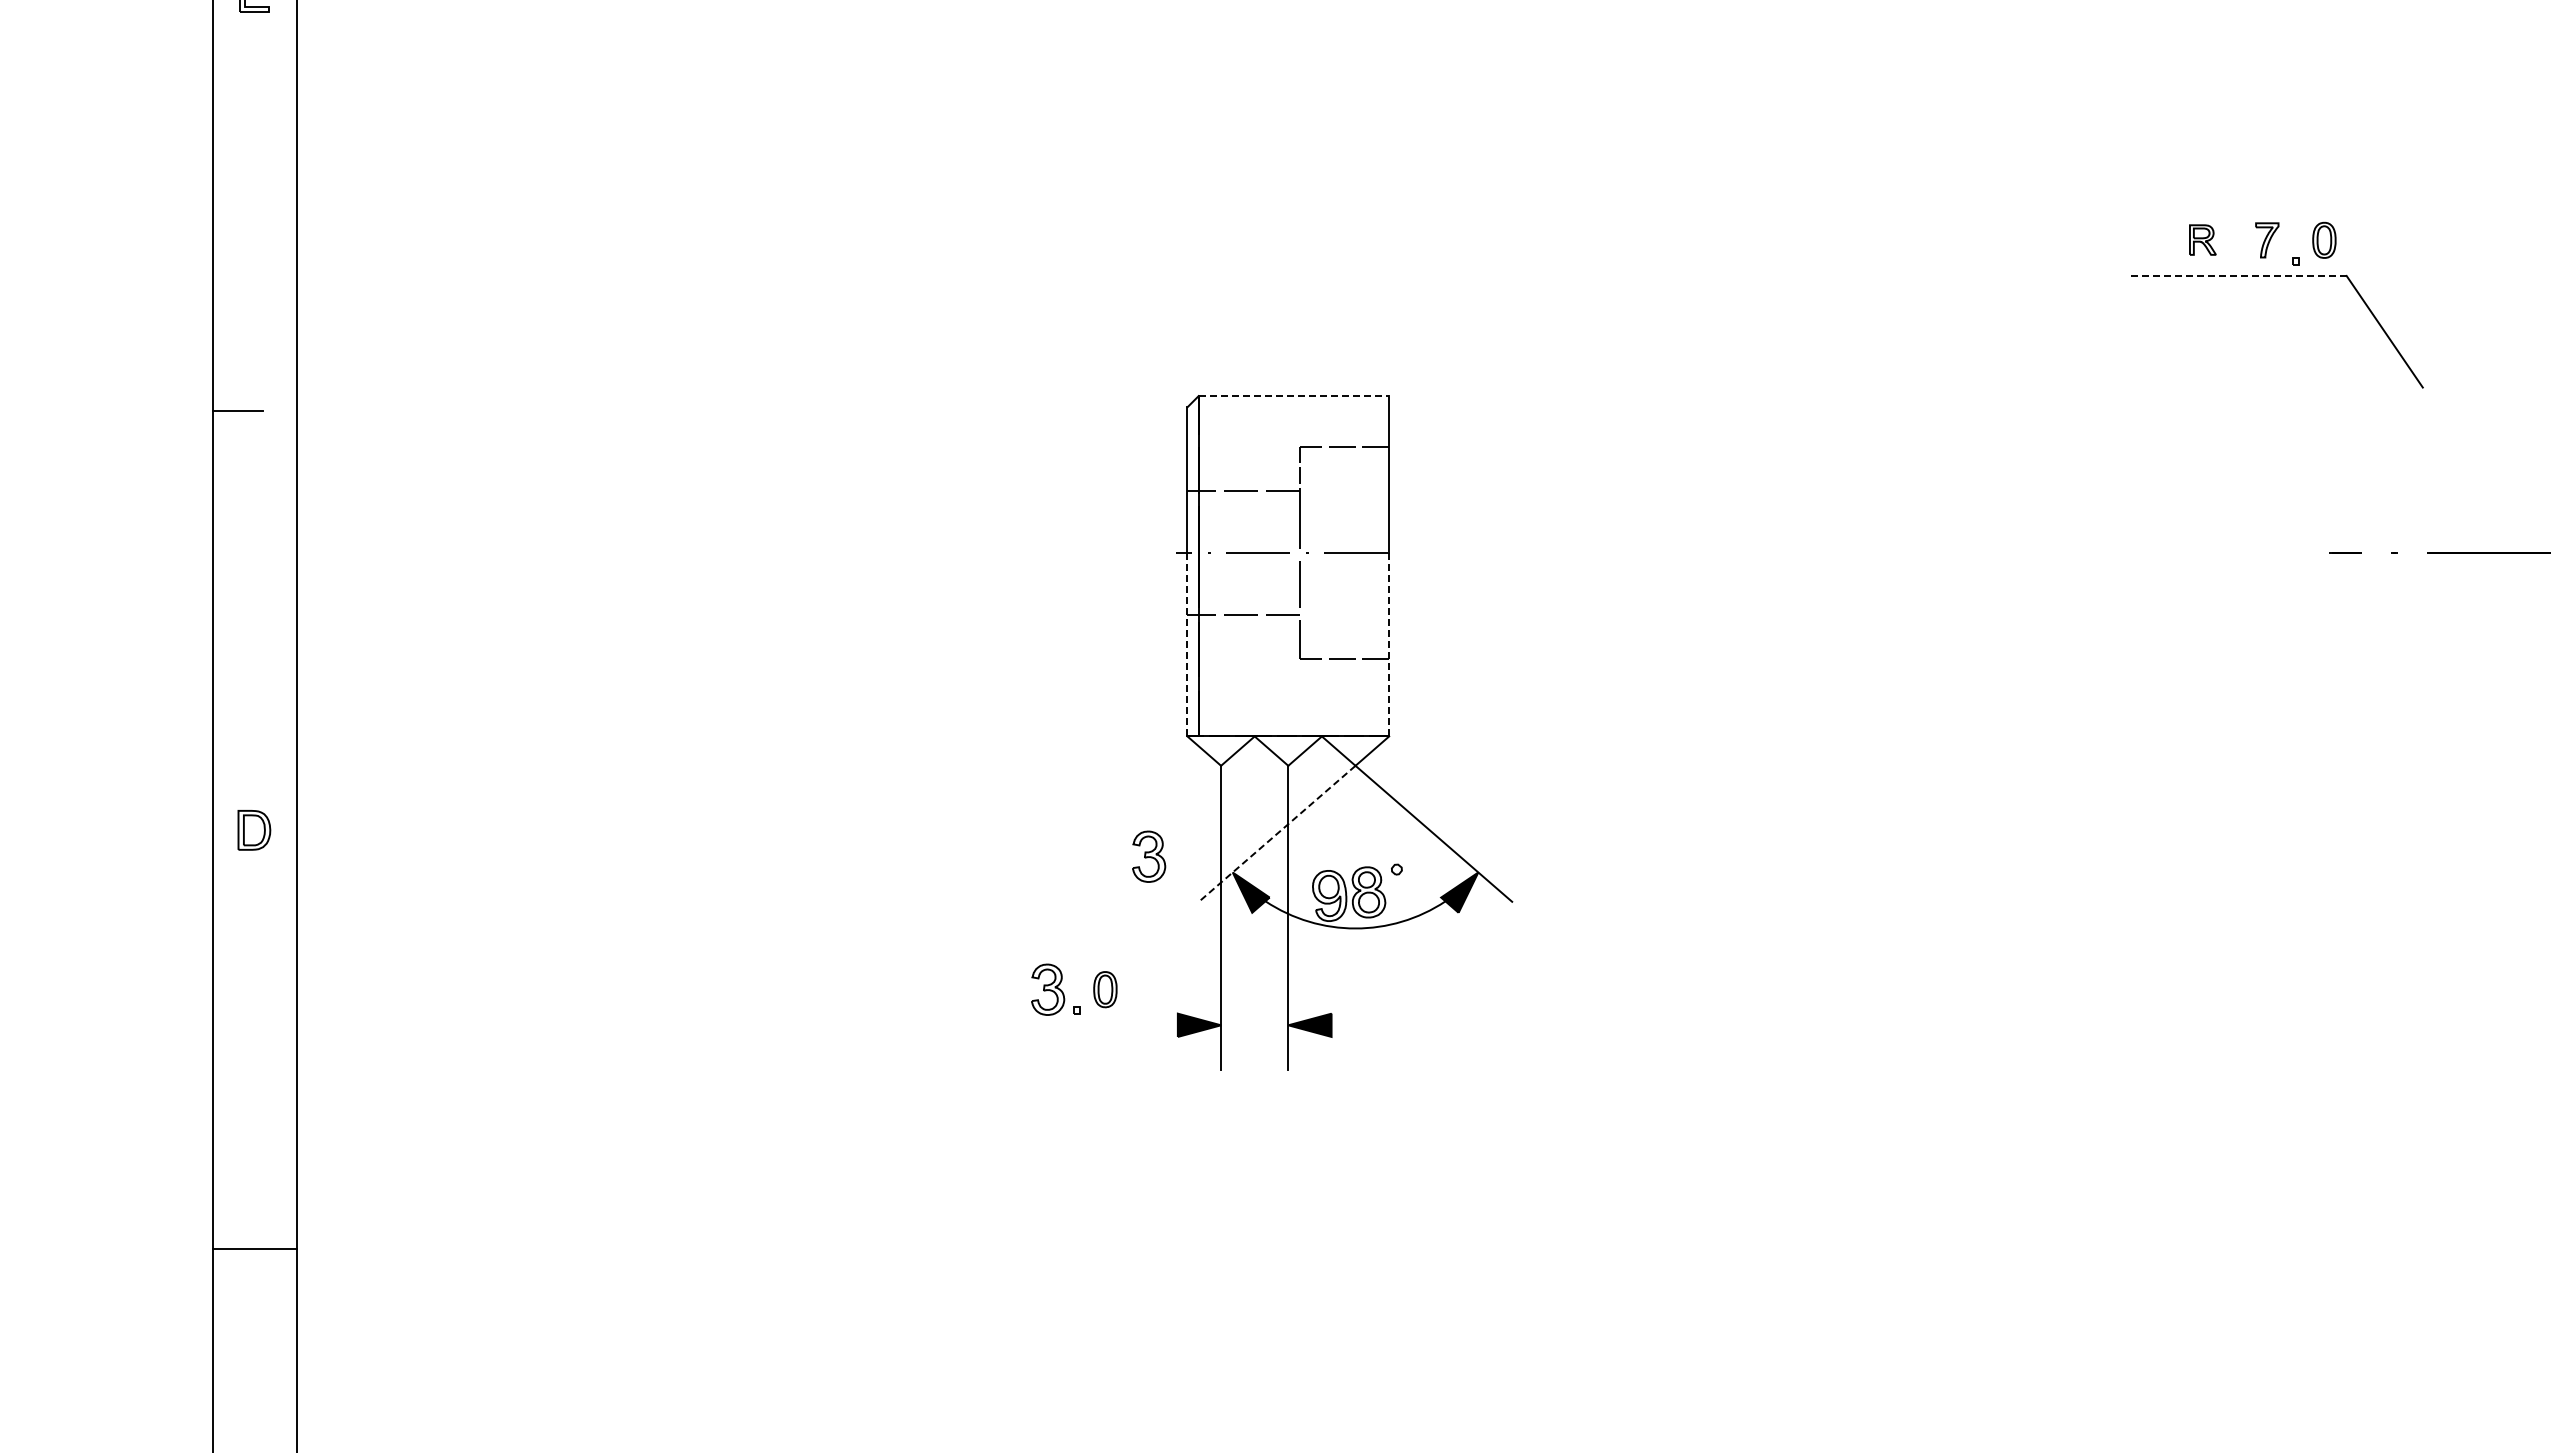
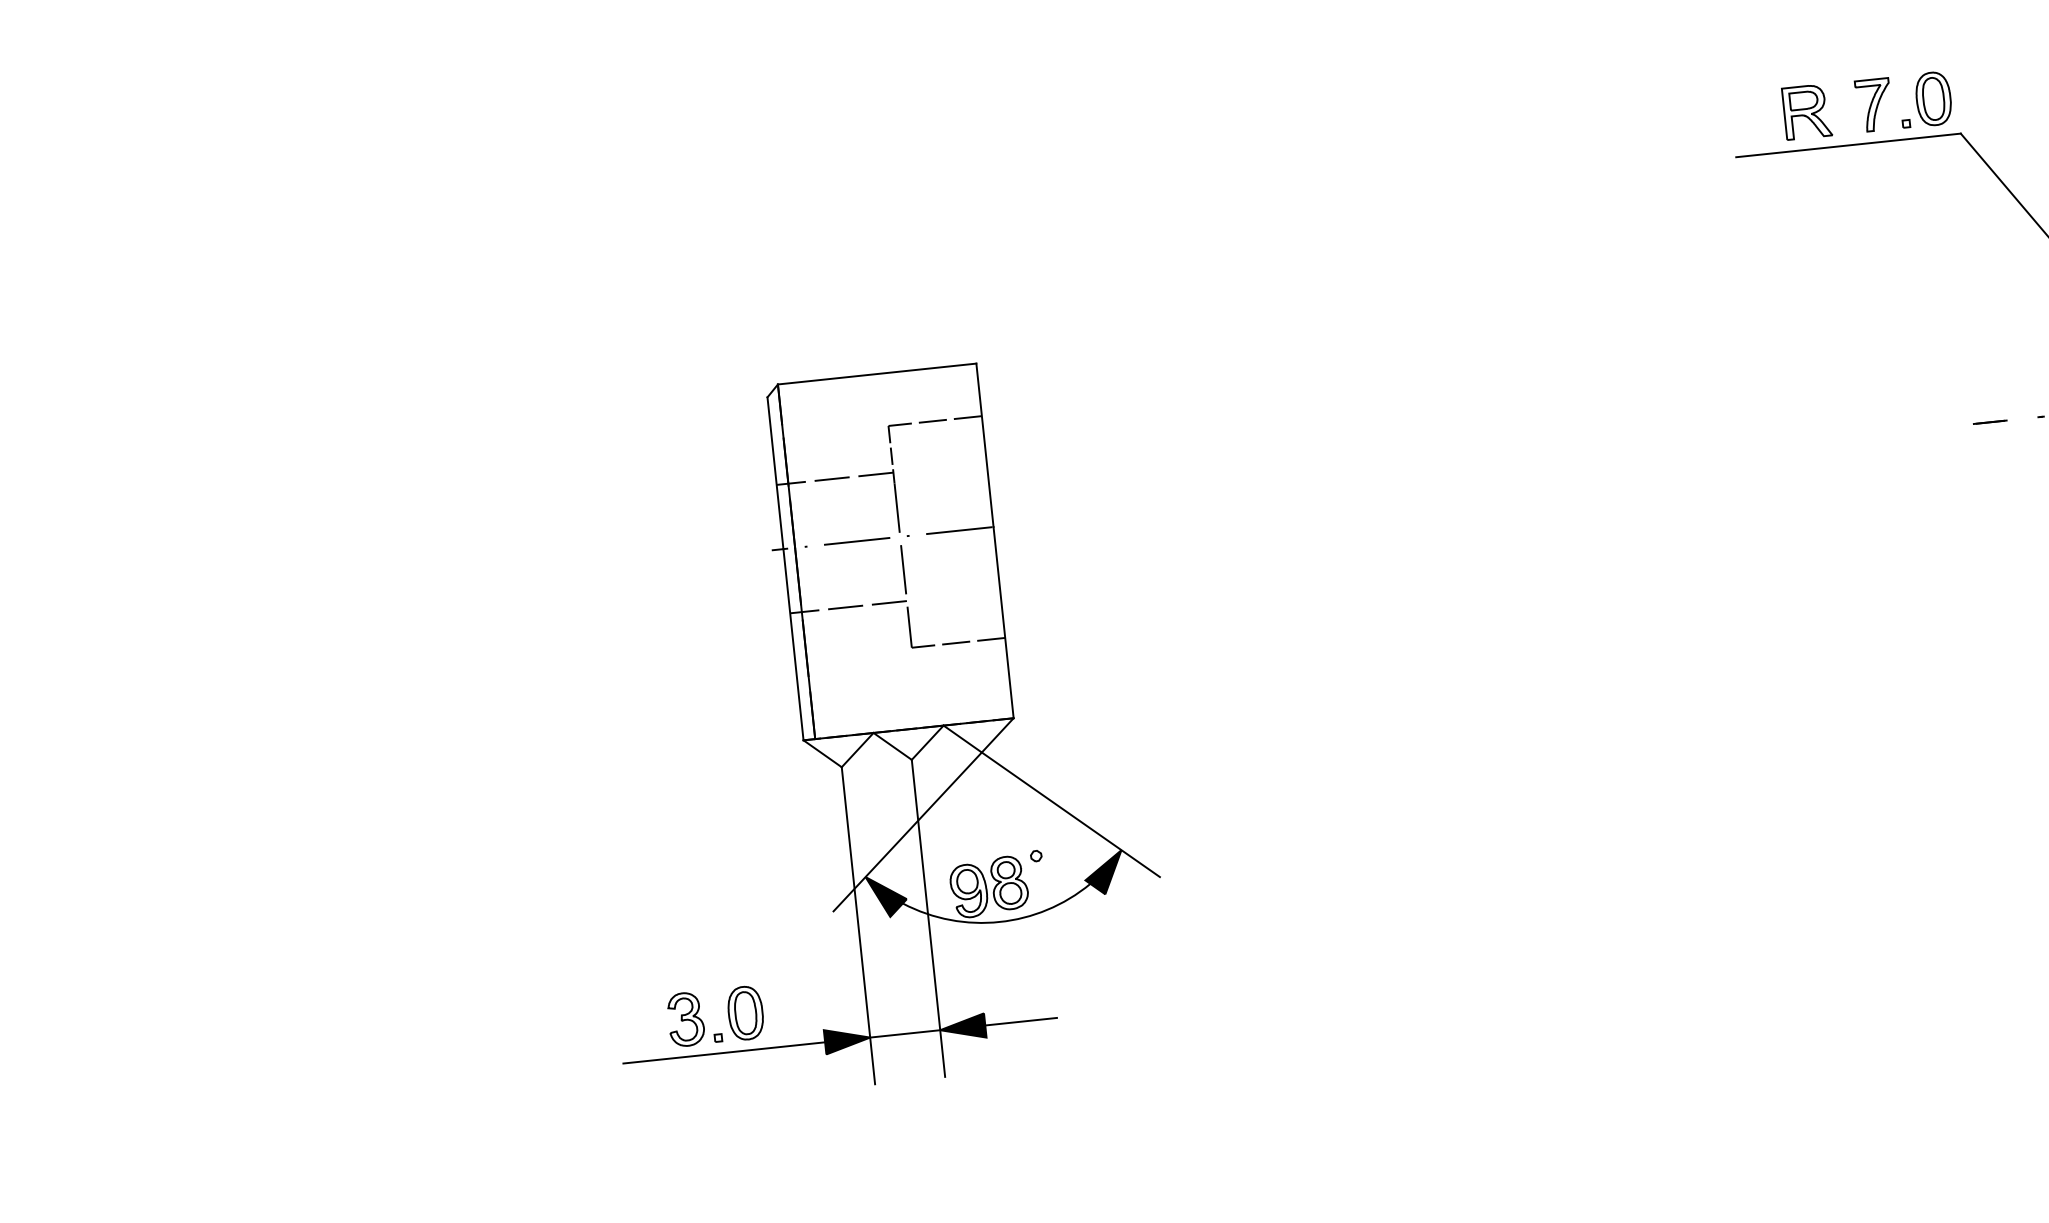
part: (2202, 239) -> (1806, 111), size x1.67
part: (2267, 240) -> (1874, 105), size x1.43
part: (2324, 240) -> (1933, 99), size x1.43
line: (2238, 275) -> (1848, 144), dashed -> solid
line: (1294, 396) -> (877, 374), dashed -> solid
line: (1187, 644) -> (793, 644), dashed -> solid
line: (1389, 644) -> (1003, 622), dashed -> solid
line: (1277, 833) -> (907, 831), dashed -> solid
part: (1149, 856) -> (777, 869), removed
part: (1105, 989) -> (745, 1012), size x1.43
line: (1080, 1025) -> (723, 1053), added
line: (1254, 1025) -> (905, 1034), added
line: (1365, 1025) -> (1020, 1021), added

